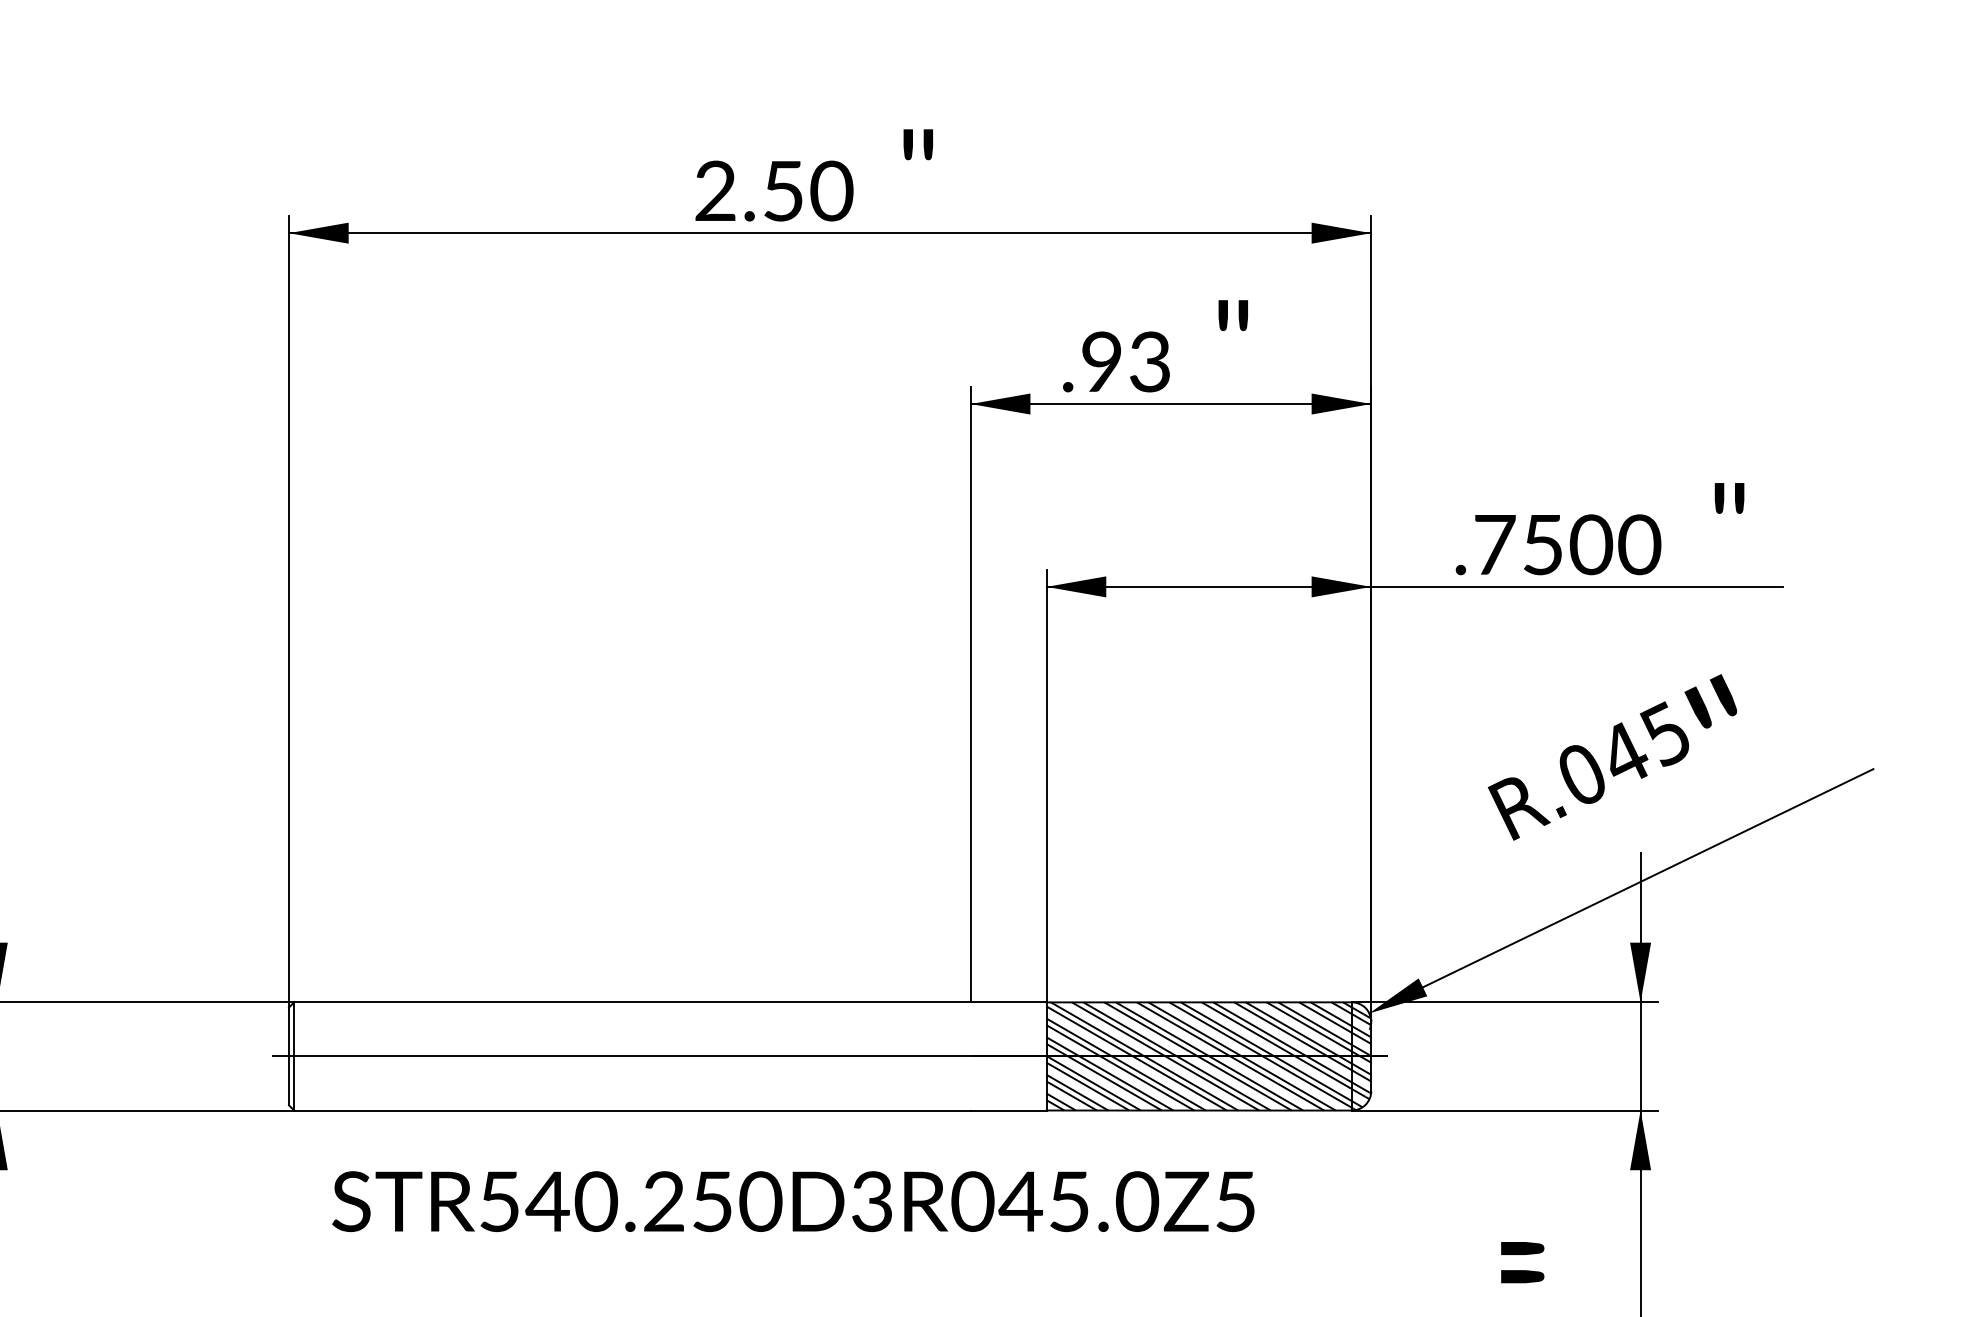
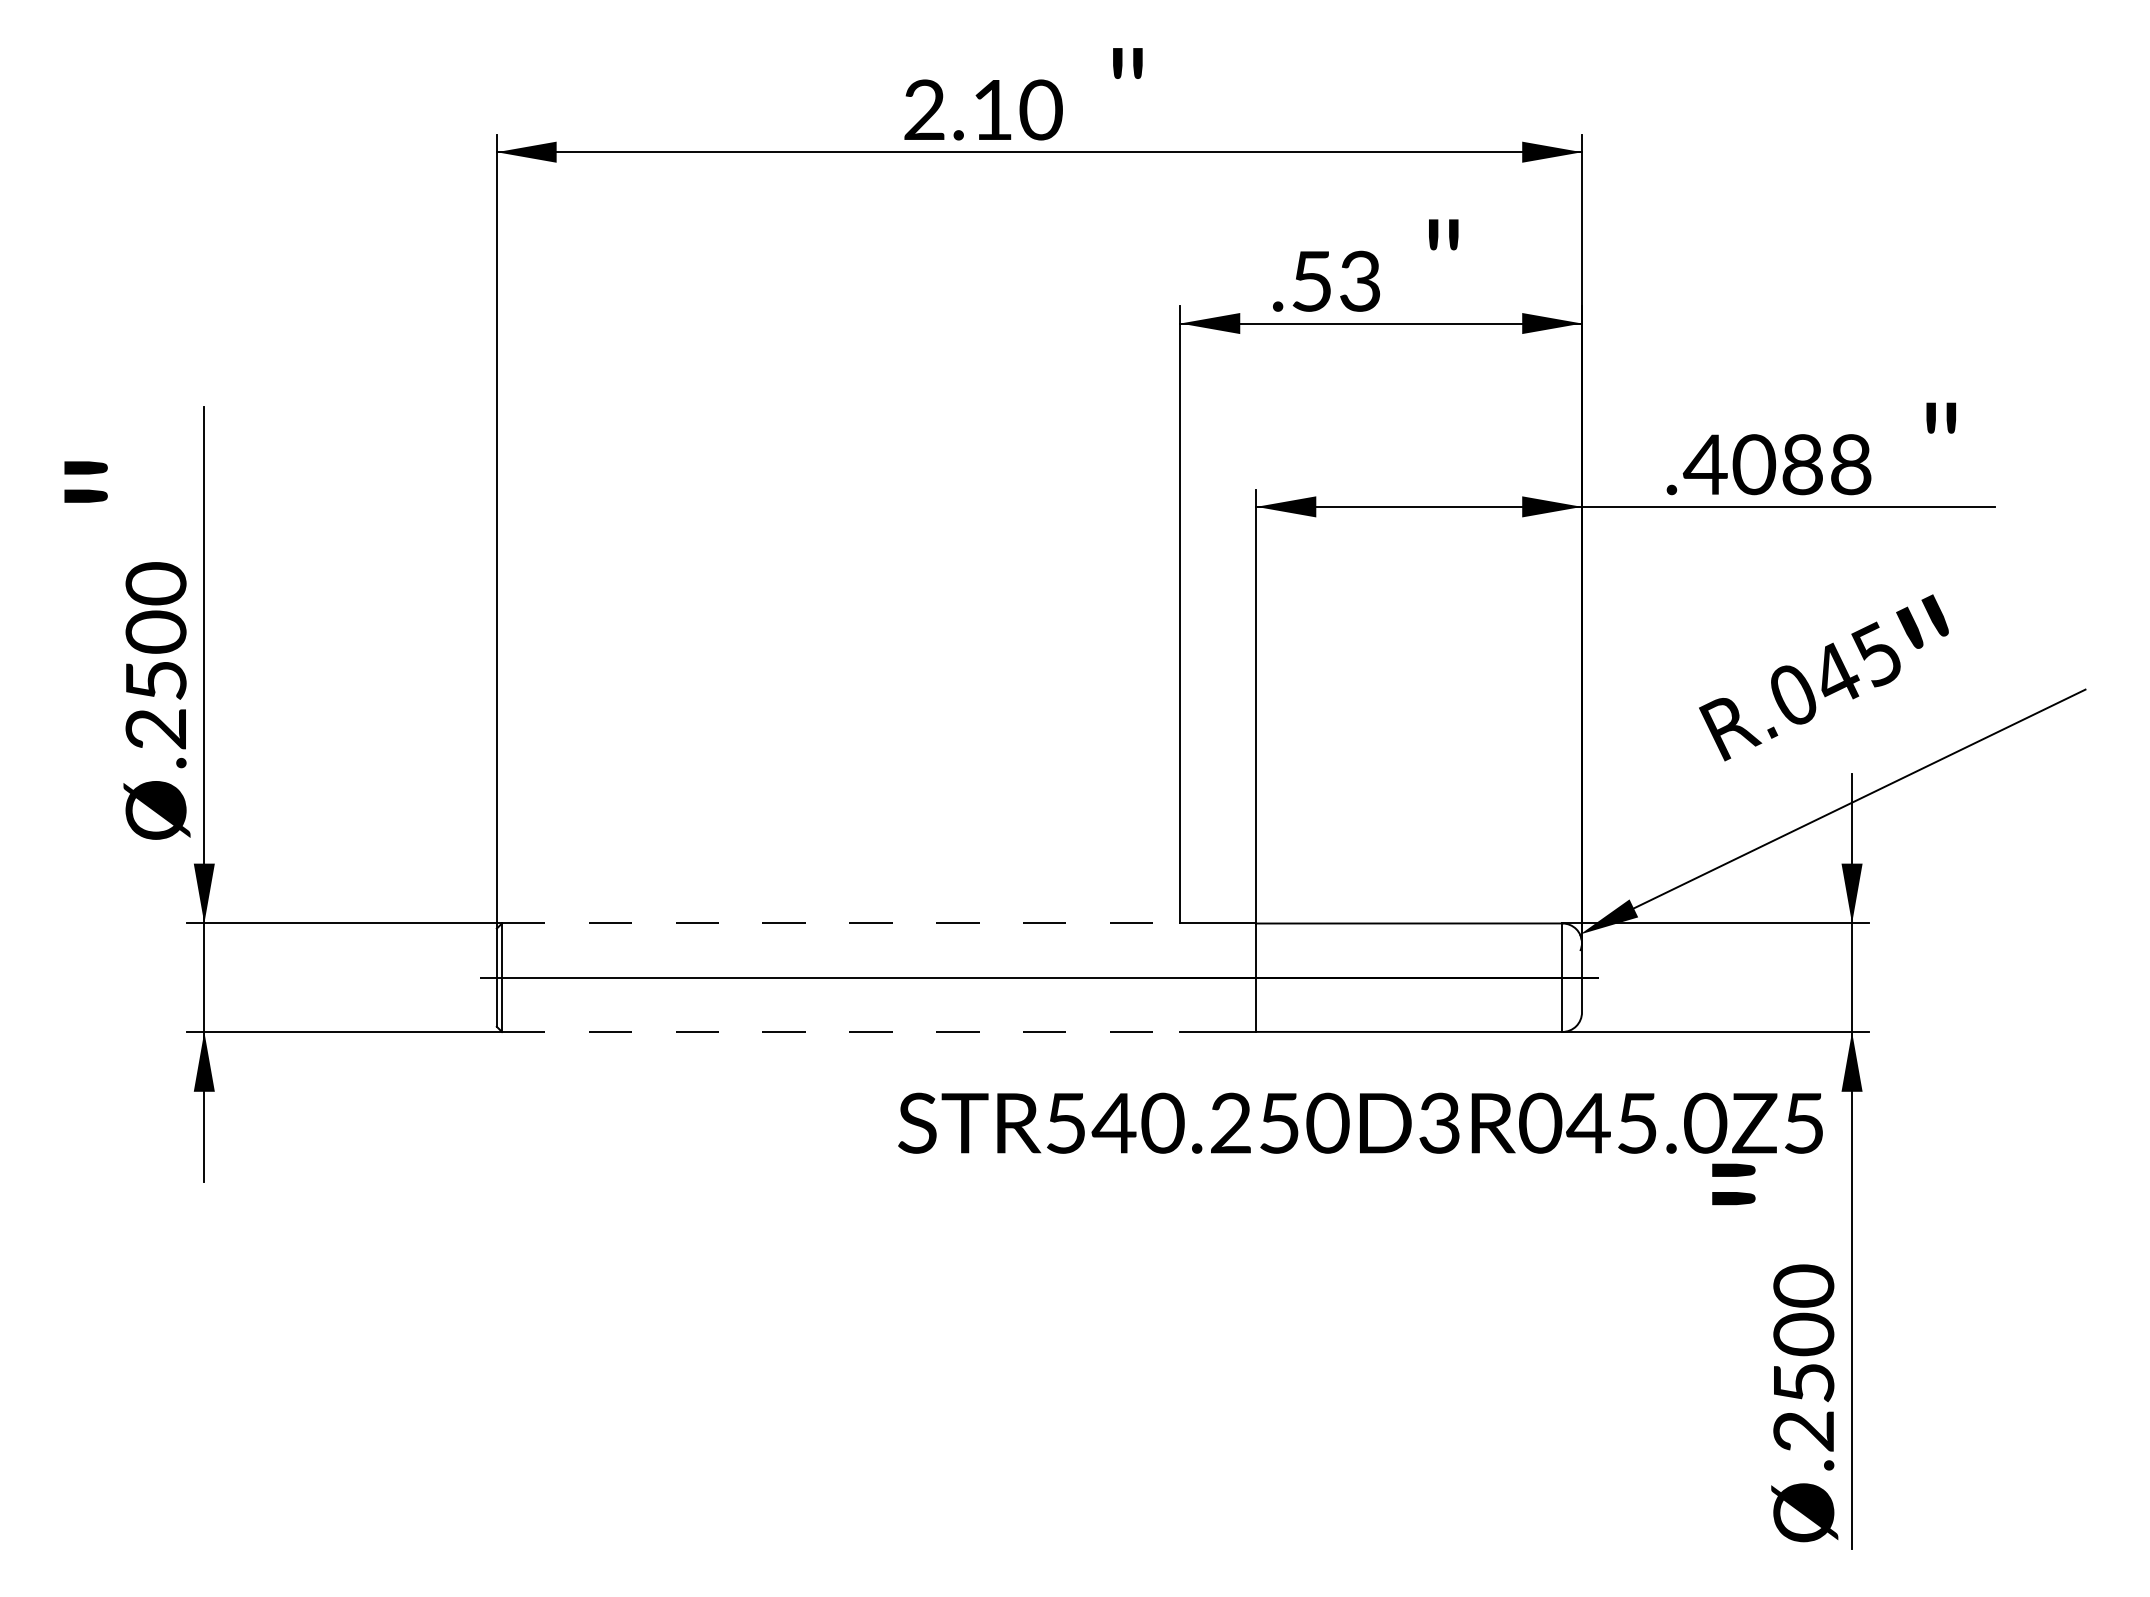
text: (783, 191) -> (992, 110), 2.50 -> 2.10
text: (1101, 361) -> (1311, 280), .93 -> .53
text: (1566, 544) -> (1777, 464), .7500 -> .4088
line: (632, 1002) -> (841, 923), solid -> dashed
hatch: (1209, 1056) -> (1419, 977), removed
line: (632, 1110) -> (841, 1031), solid -> dashed
text: (793, 1200) -> (1360, 1122), moved

